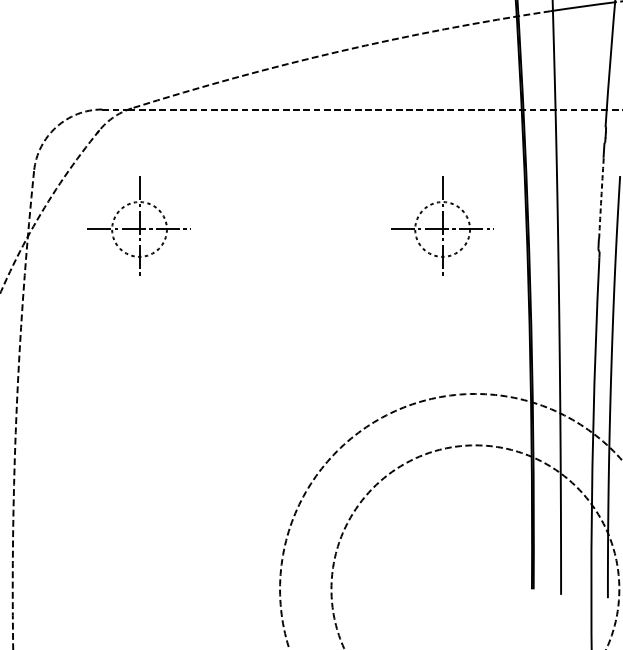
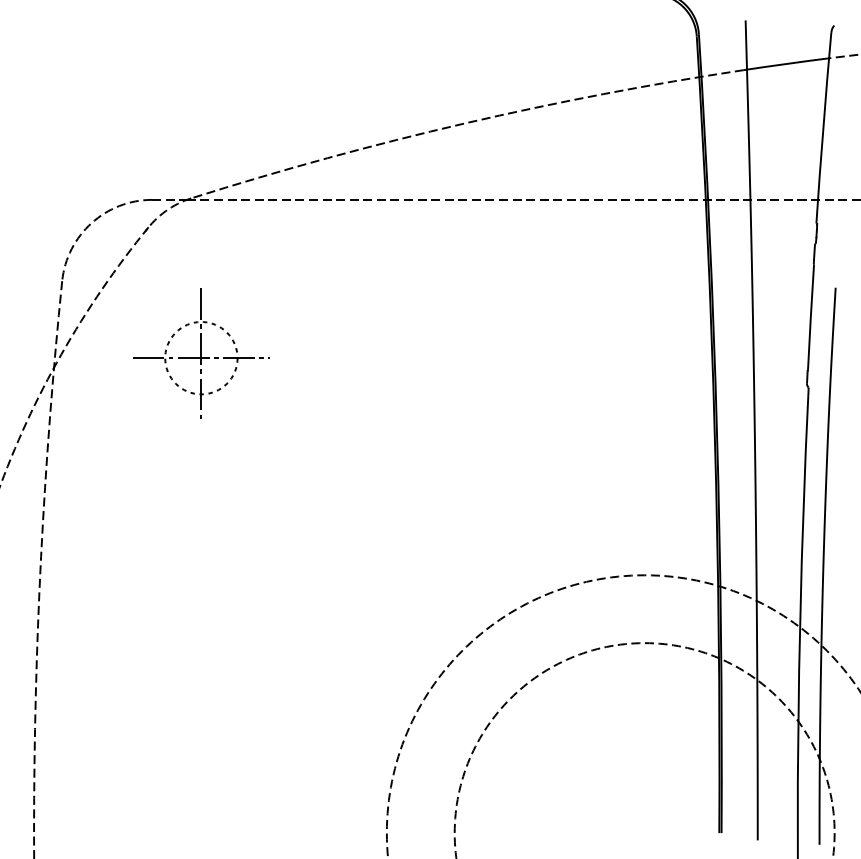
arc: (601, 198) -> (810, 317), dashed -> solid
part: (442, 225) -> (601, 353), removed

